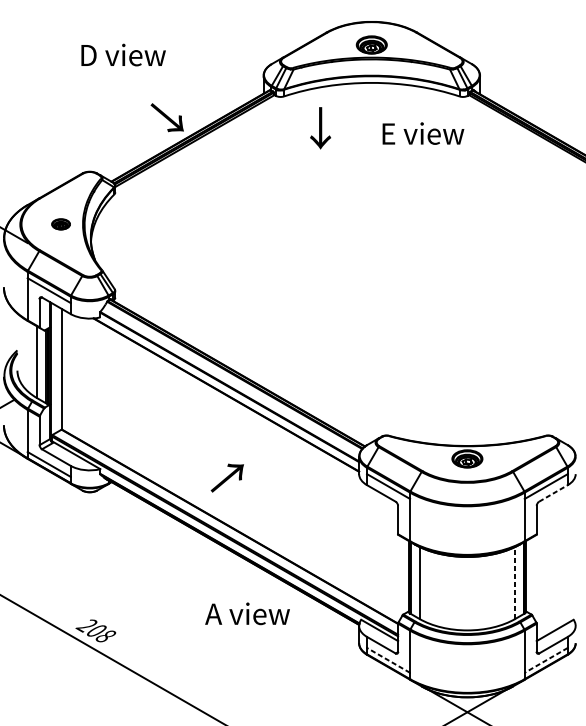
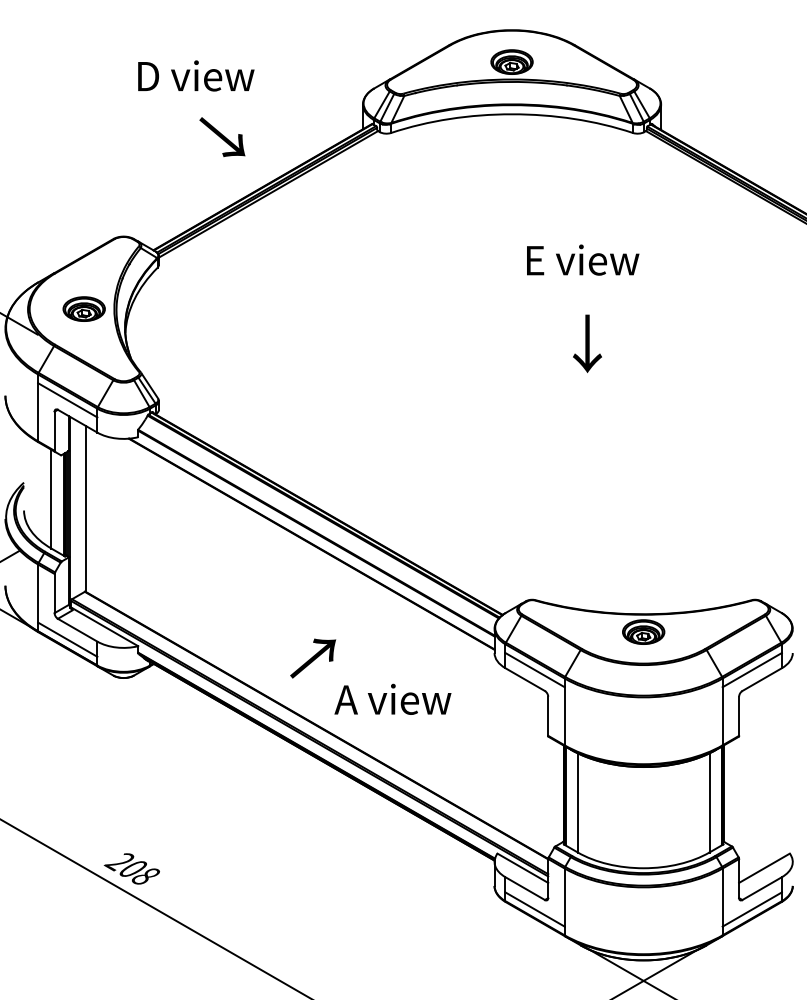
text: (123, 54) -> (196, 75), moved
text: (167, 117) -> (222, 136), moved
text: (320, 128) -> (587, 343), moved
text: (423, 133) -> (583, 259), moved
part: (60, 223) -> (83, 308), size x1.67
line: (553, 493) -> (762, 679), dashed -> solid
line: (515, 582) -> (709, 802), dashed -> solid
text: (247, 613) -> (392, 698), moved
line: (388, 660) -> (534, 909), dashed -> solid
line: (545, 660) -> (751, 909), dashed -> solid

